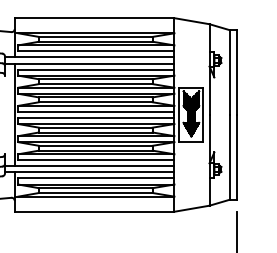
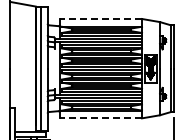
line: (95, 19) -> (101, 19), solid -> dashed
line: (95, 212) -> (101, 118), solid -> dashed

